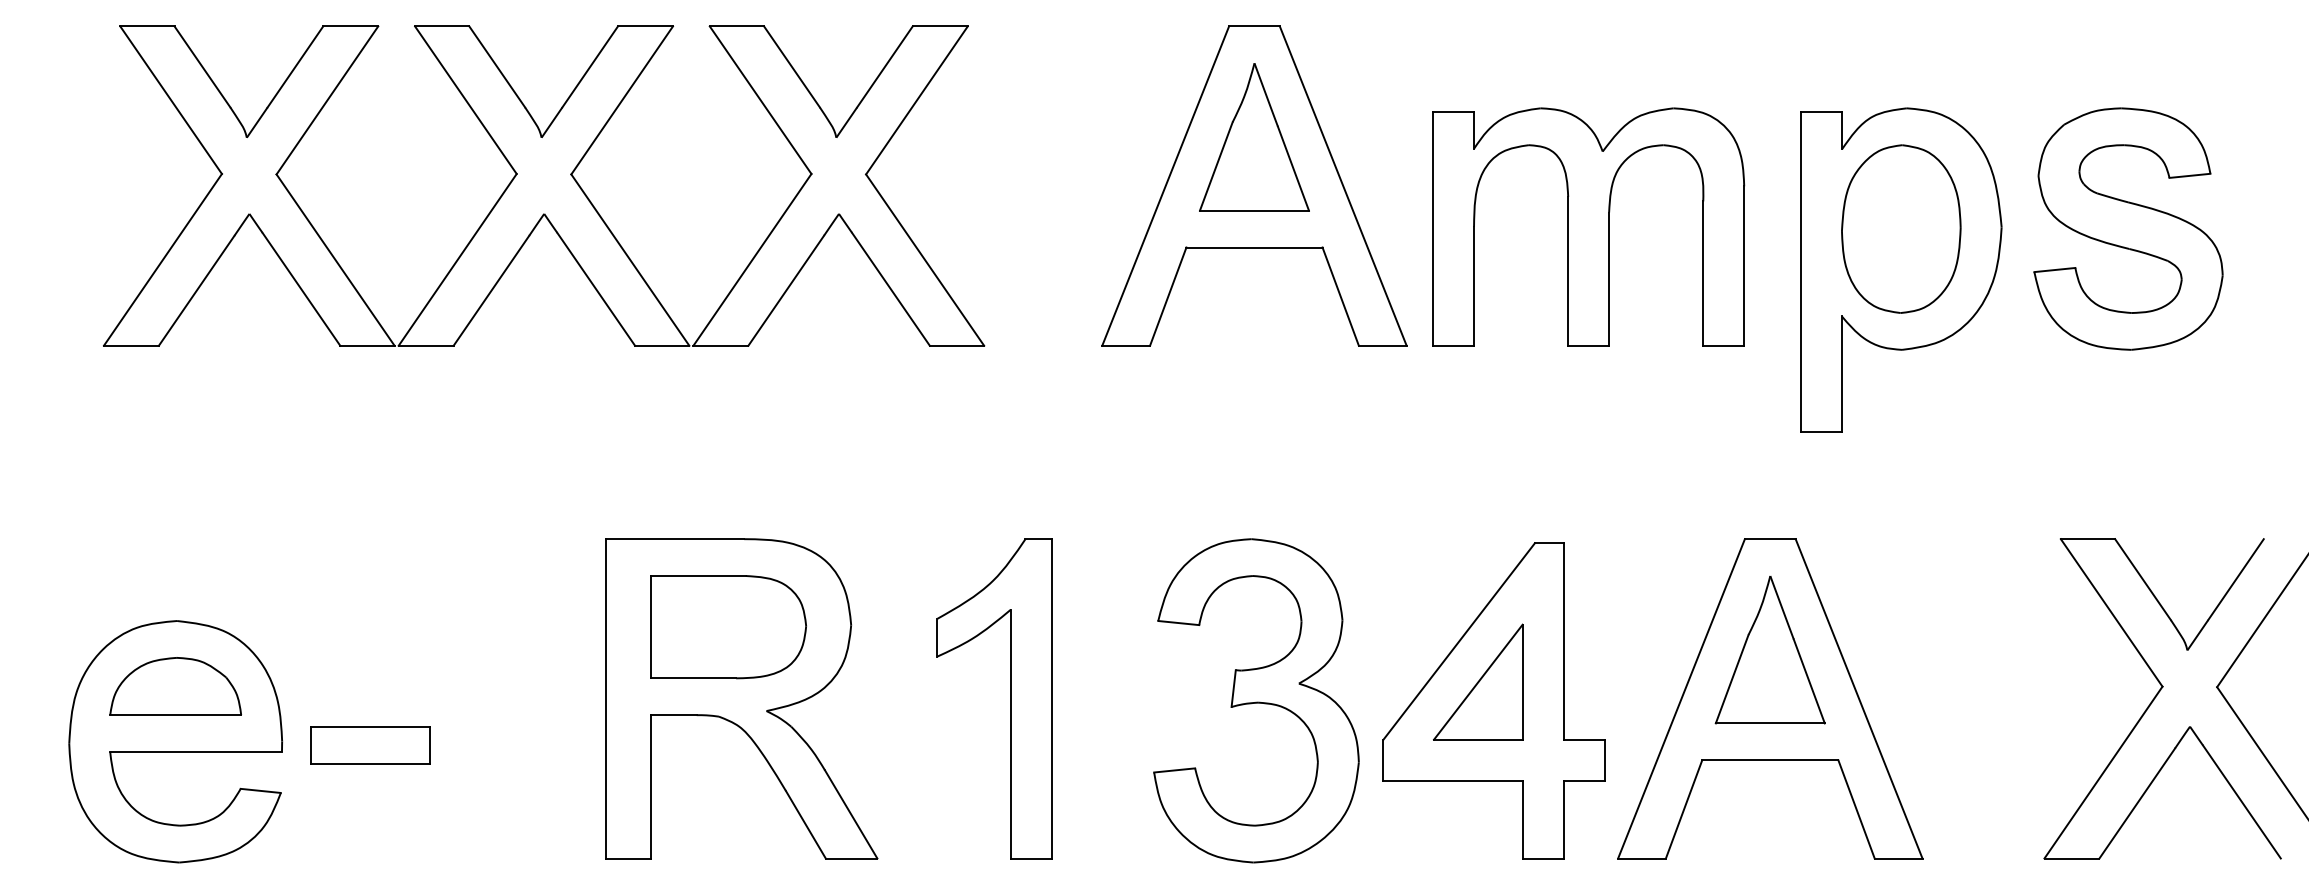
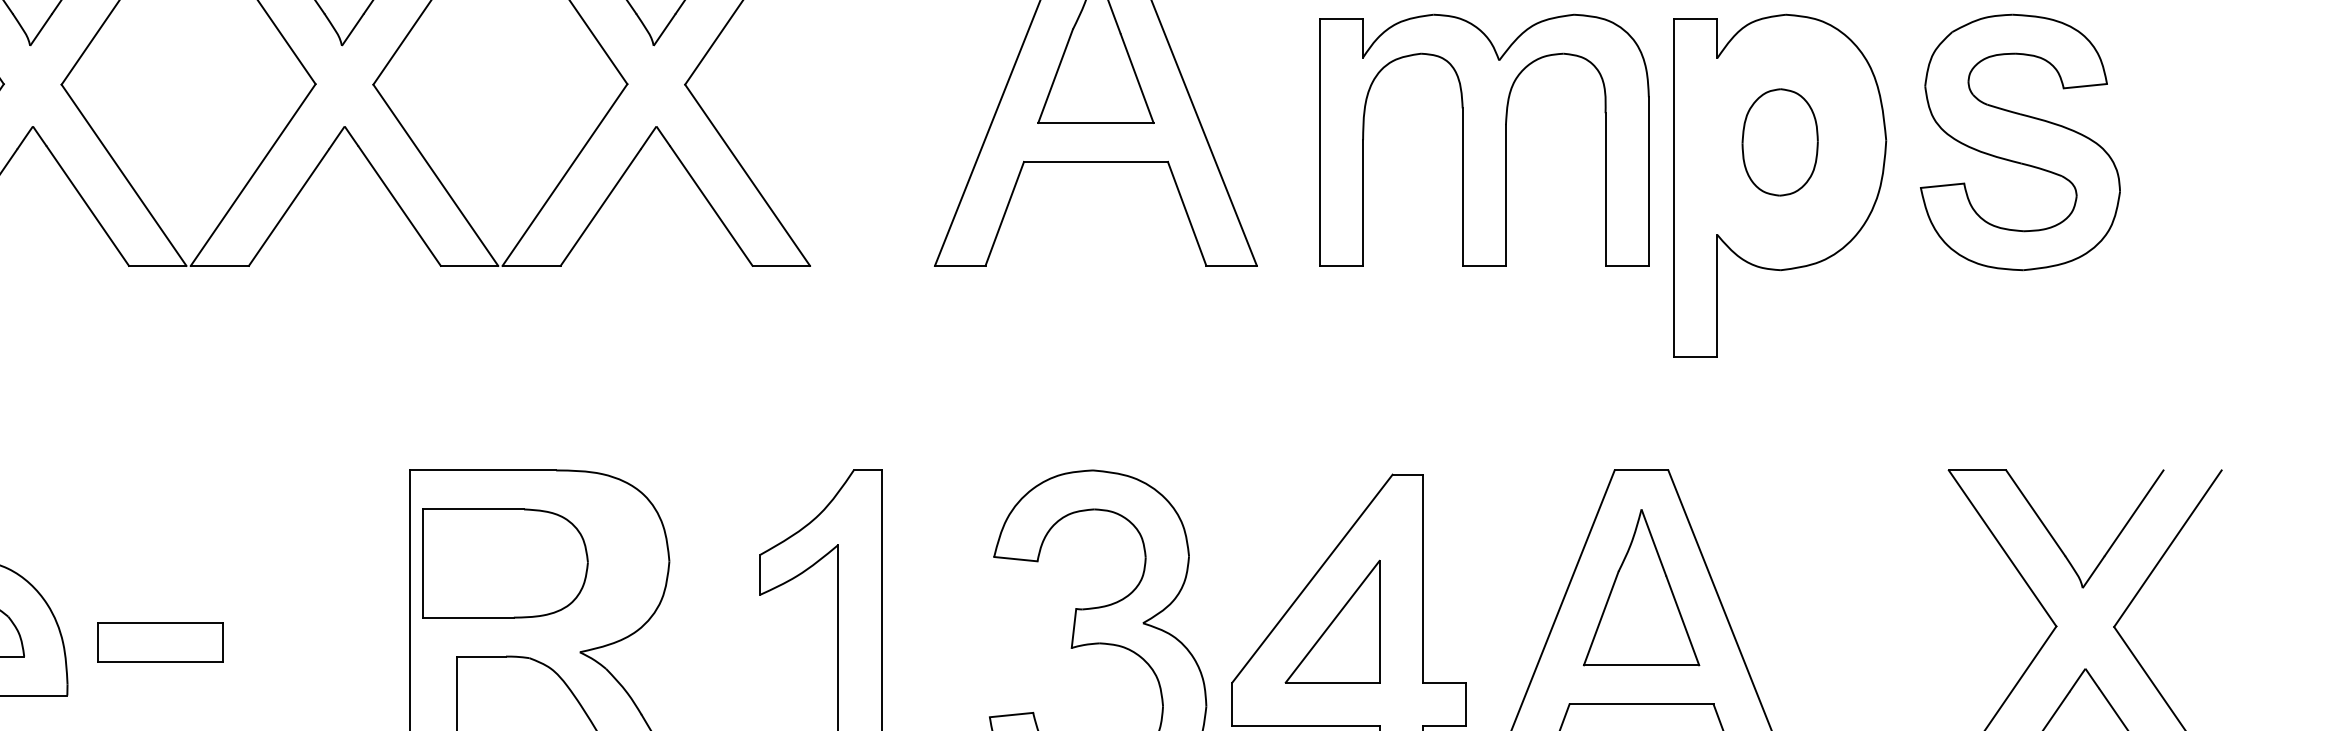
part: (1588, 226) -> (1484, 139), moved
part: (1901, 228) -> (1780, 141), size x0.6
part: (728, 627) -> (505, 563), moved
part: (370, 745) -> (160, 642), moved

